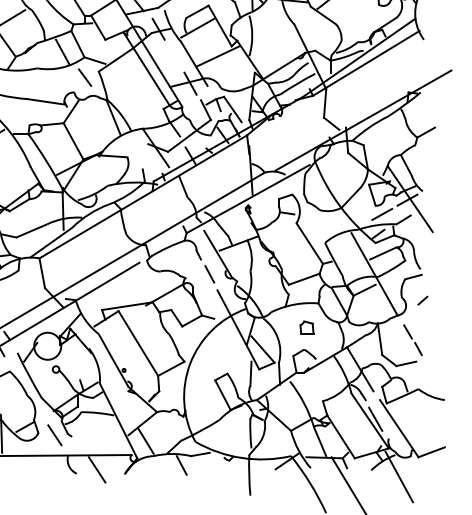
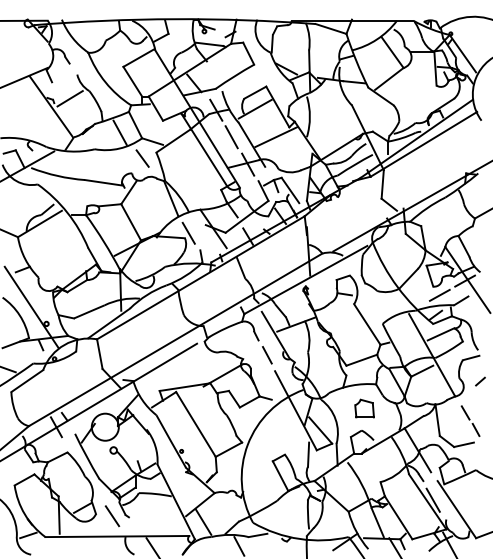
line: (173, 56) -> (231, 137), added
line: (130, 151) -> (188, 232), added
part: (306, 327) -> (364, 408), size x1.43

